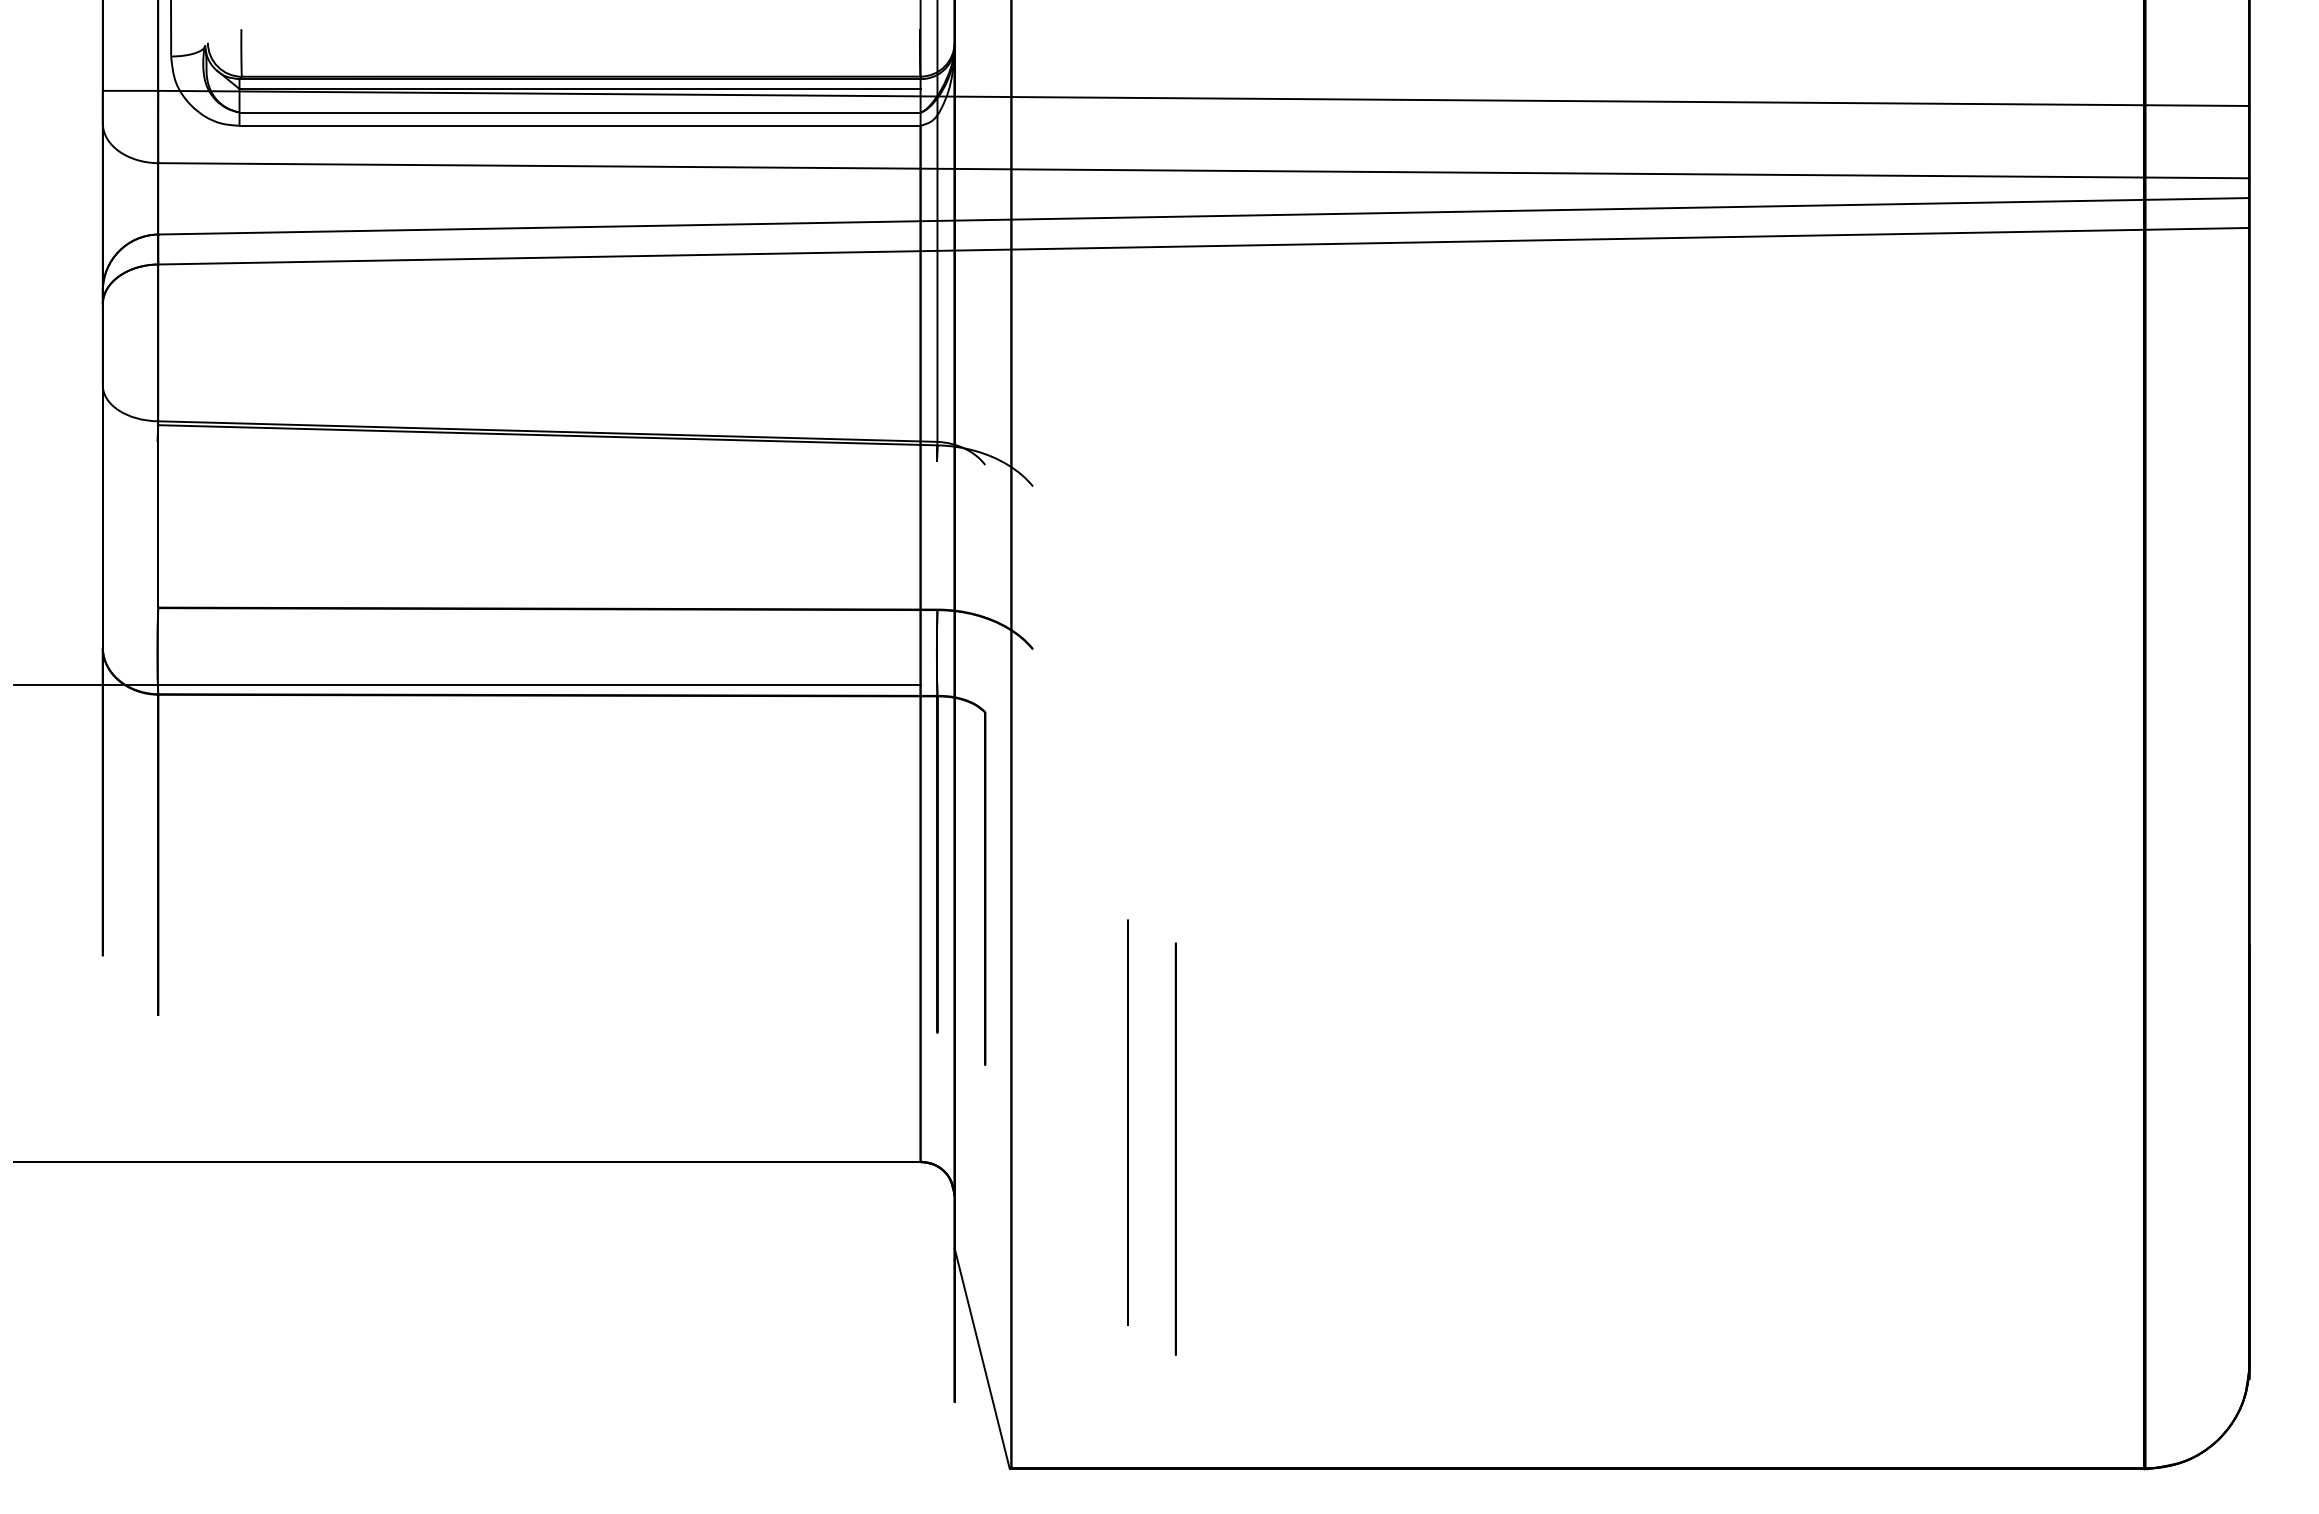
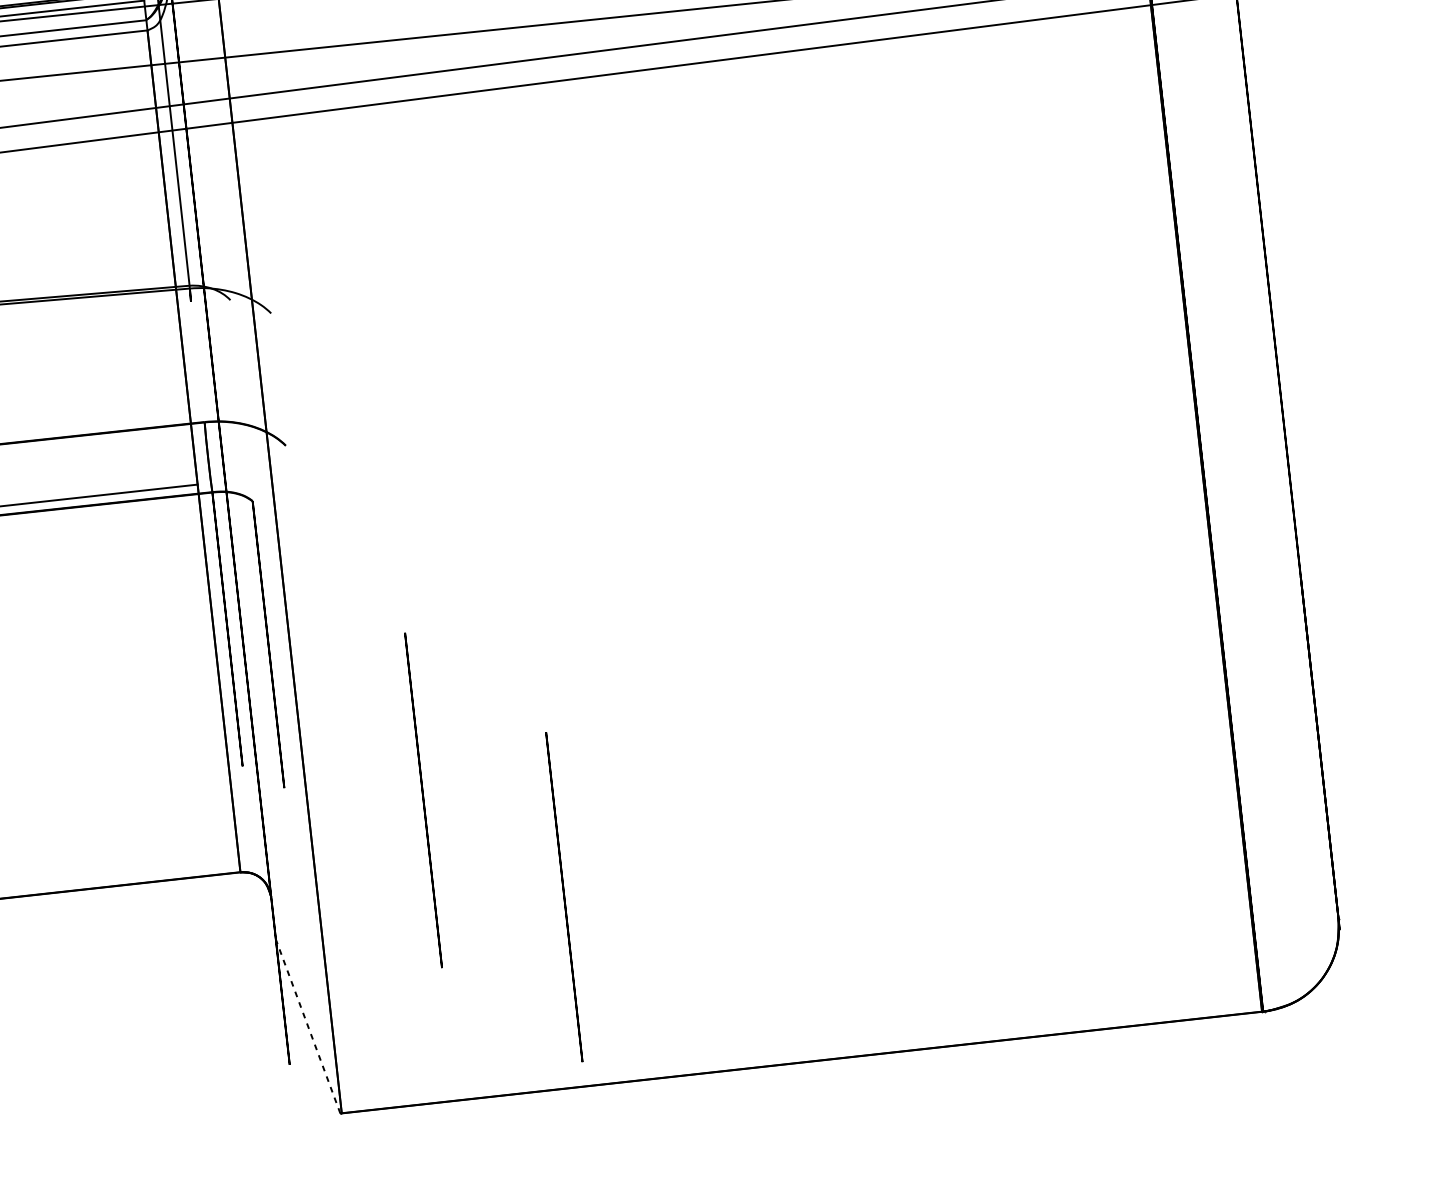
line: (1127, 1122) -> (563, 897), moved
line: (1175, 1148) -> (423, 799), moved
line: (982, 1358) -> (308, 1026), solid -> dashed

